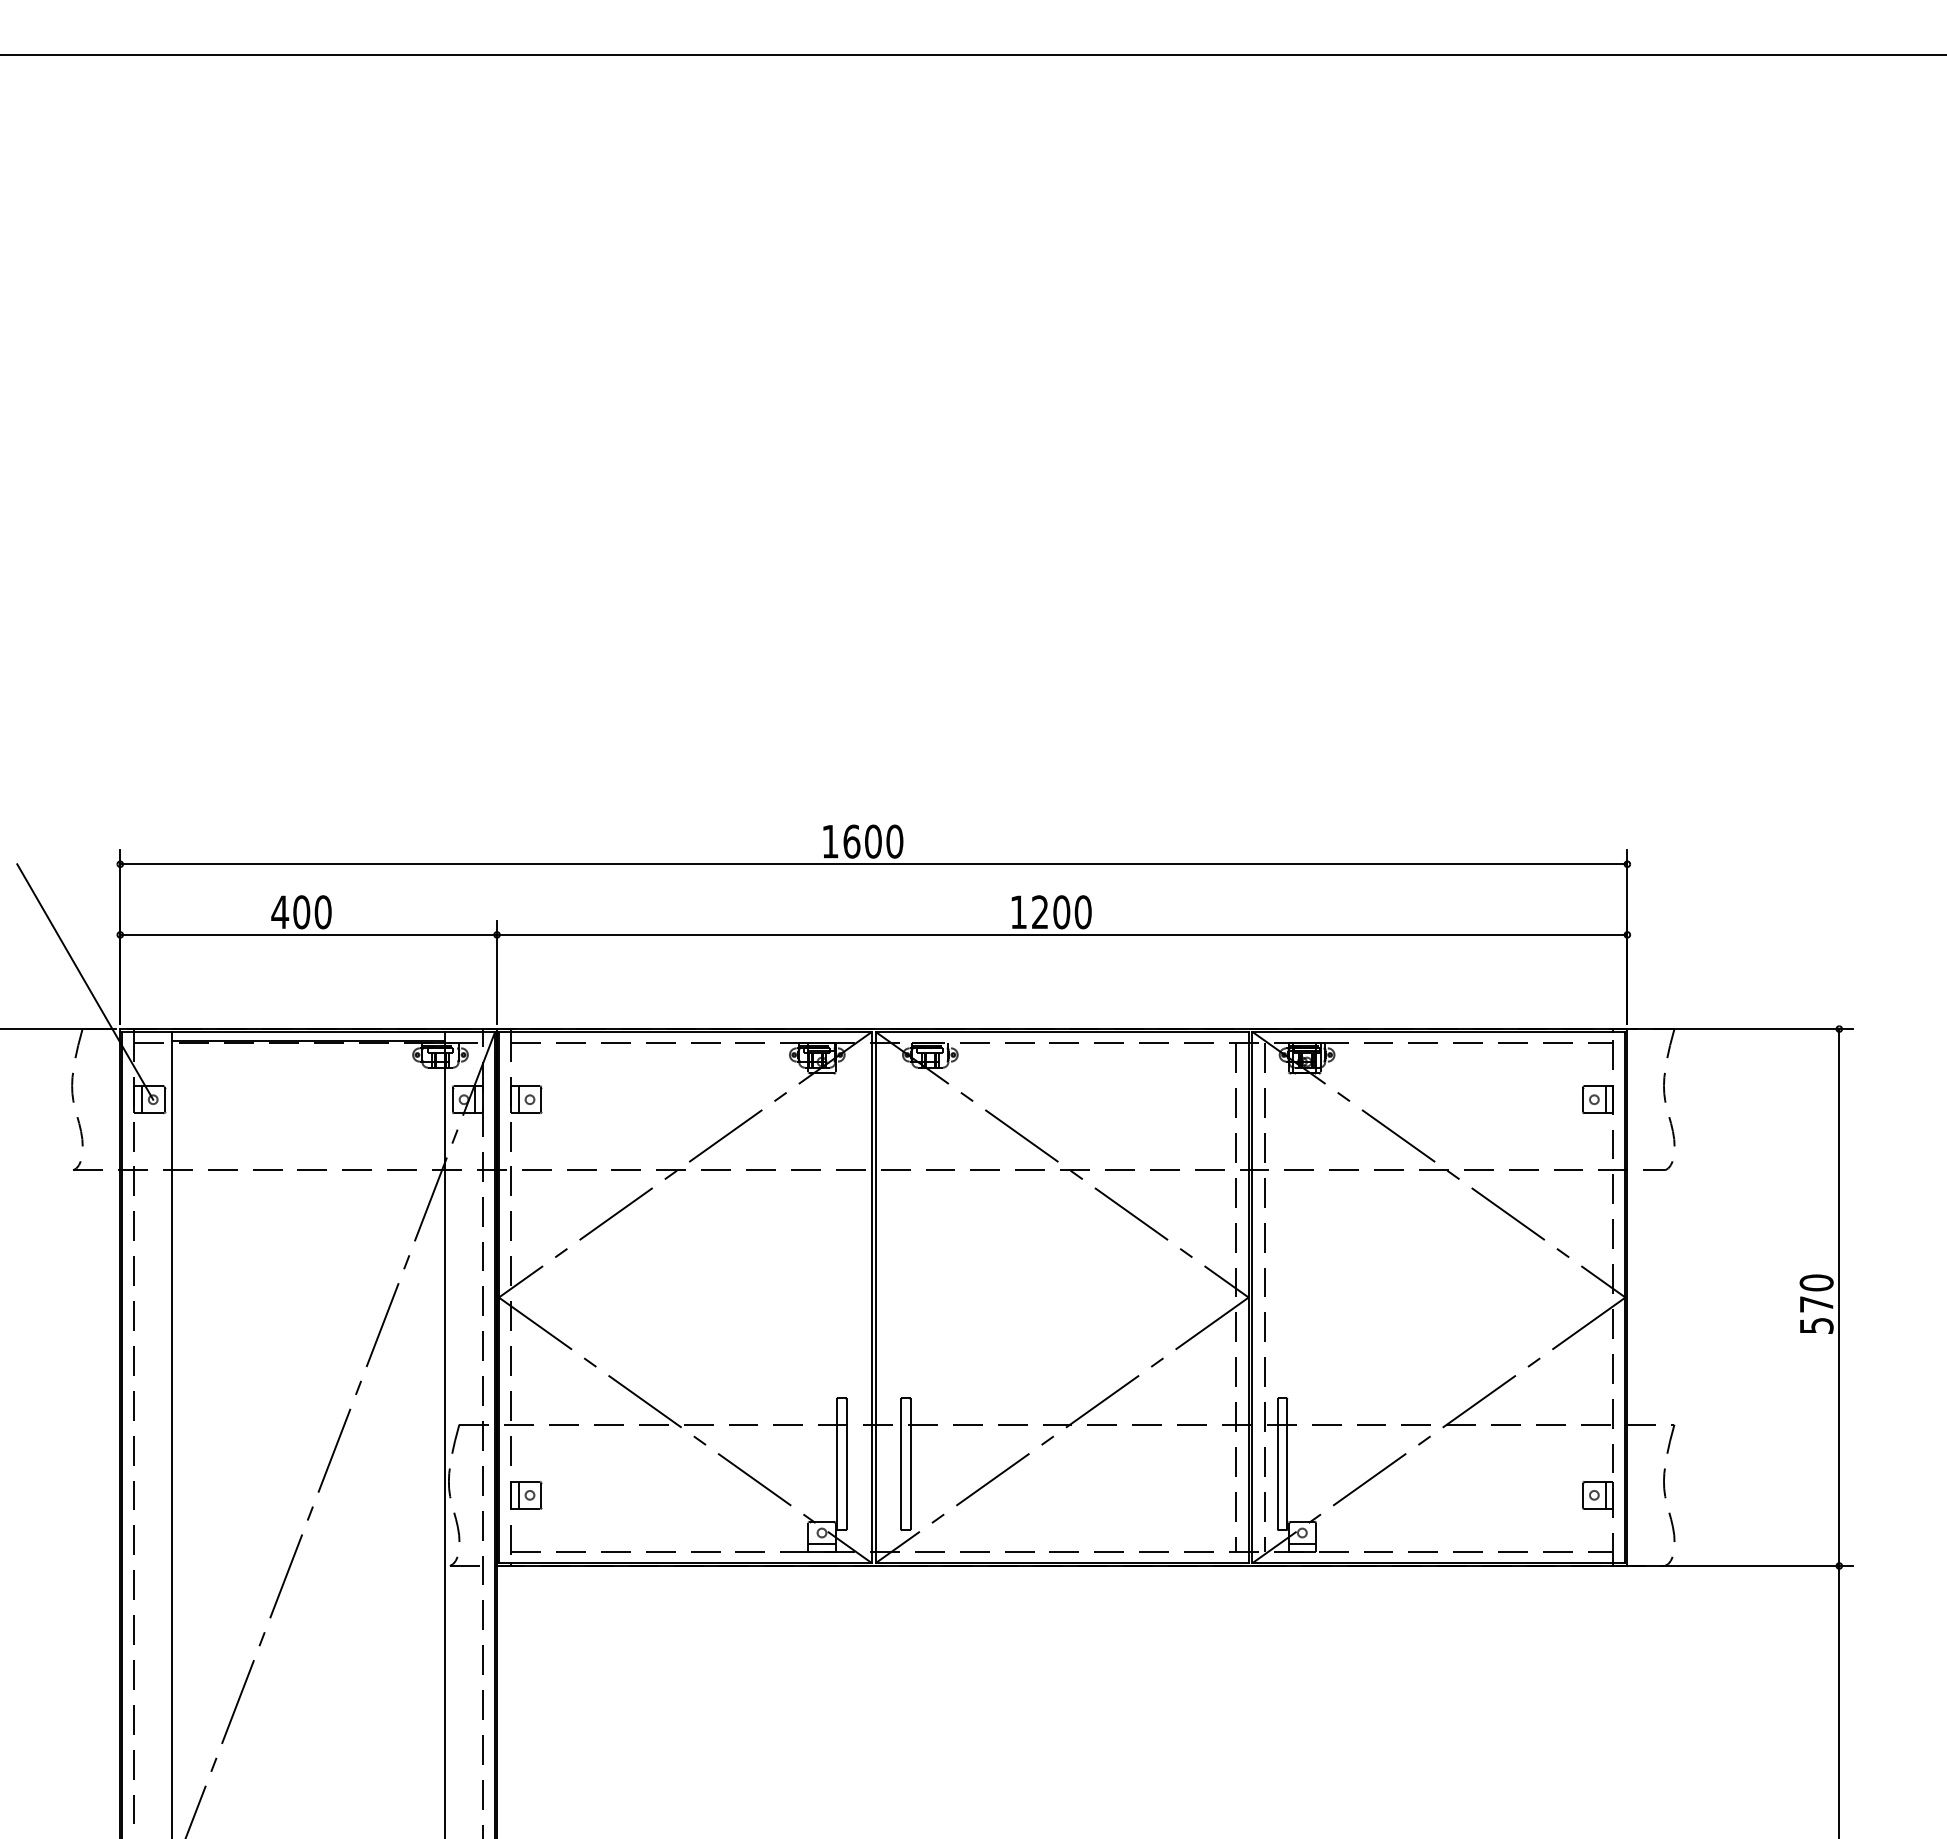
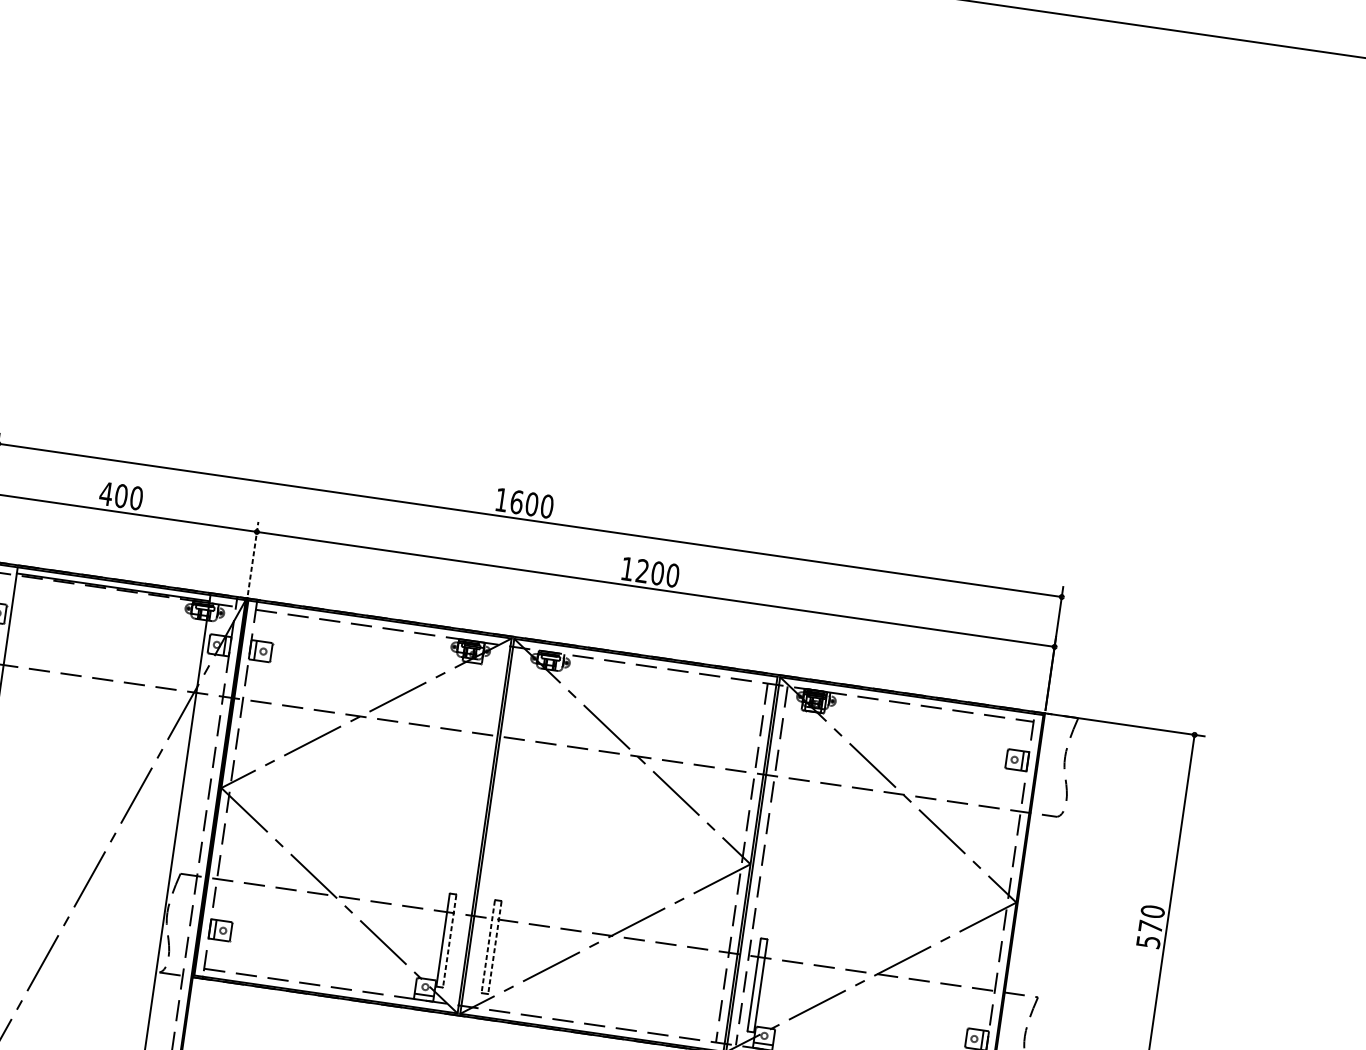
line: (497, 972) -> (253, 558), solid -> dashed
line: (846, 1464) -> (449, 941), solid -> dashed
line: (901, 1464) -> (488, 946), solid -> dashed
line: (910, 1464) -> (494, 947), solid -> dashed

